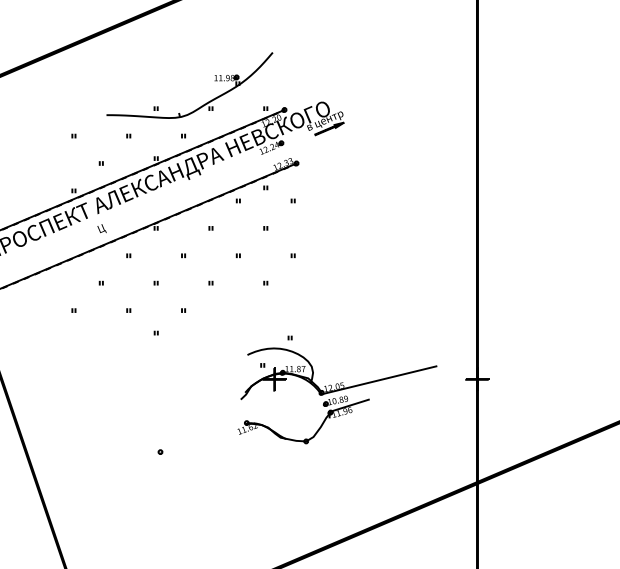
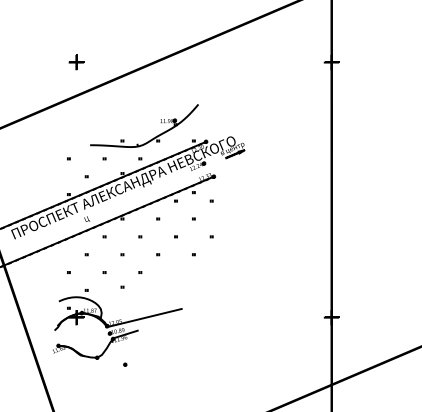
part: (337, 390) -> (117, 324), moved

